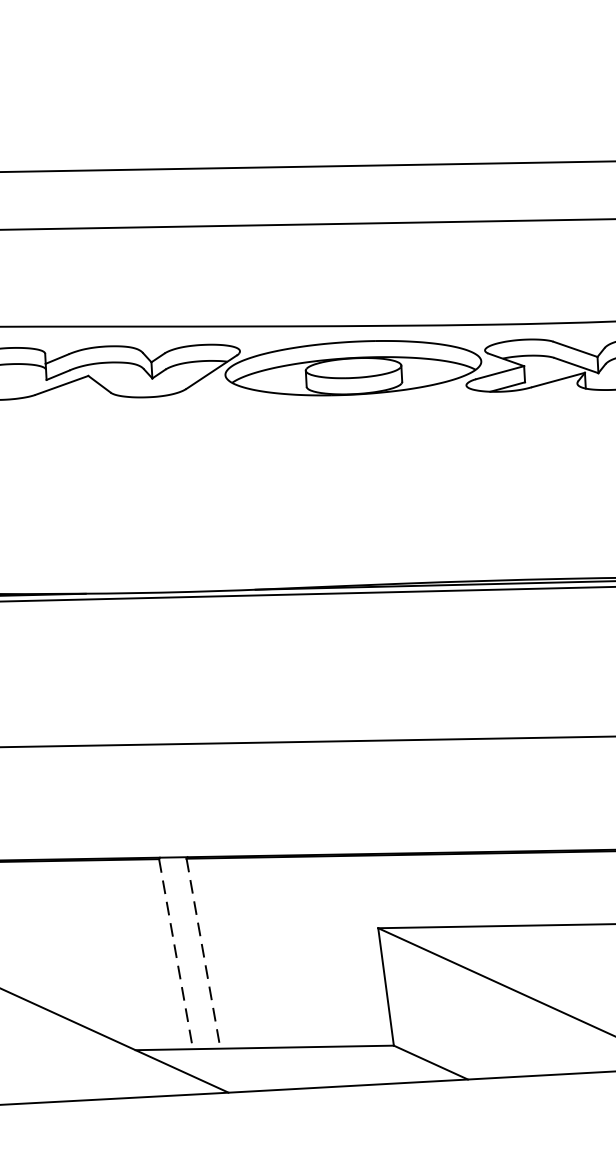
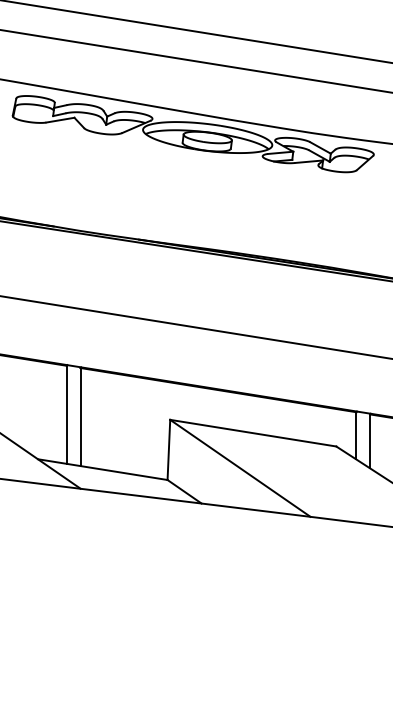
line: (203, 954) -> (80, 417), dashed -> solid
line: (175, 955) -> (66, 415), dashed -> solid

